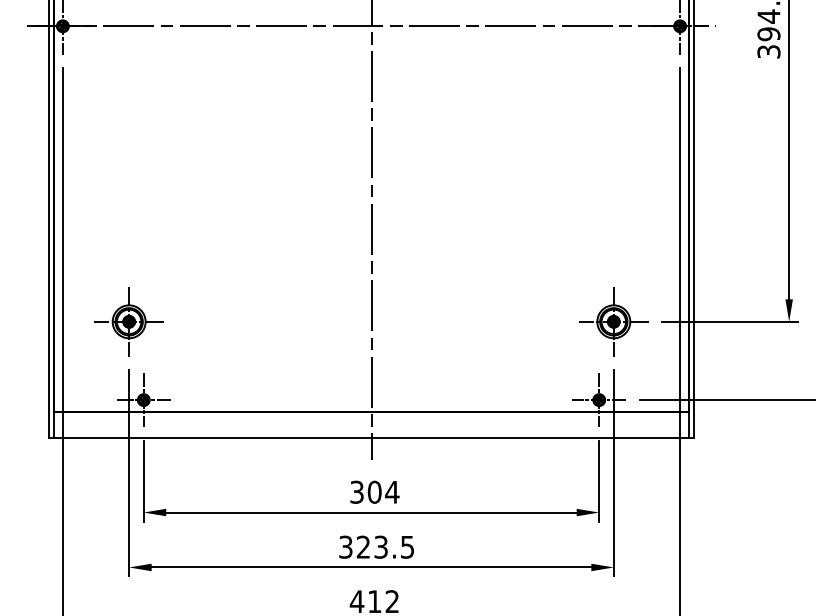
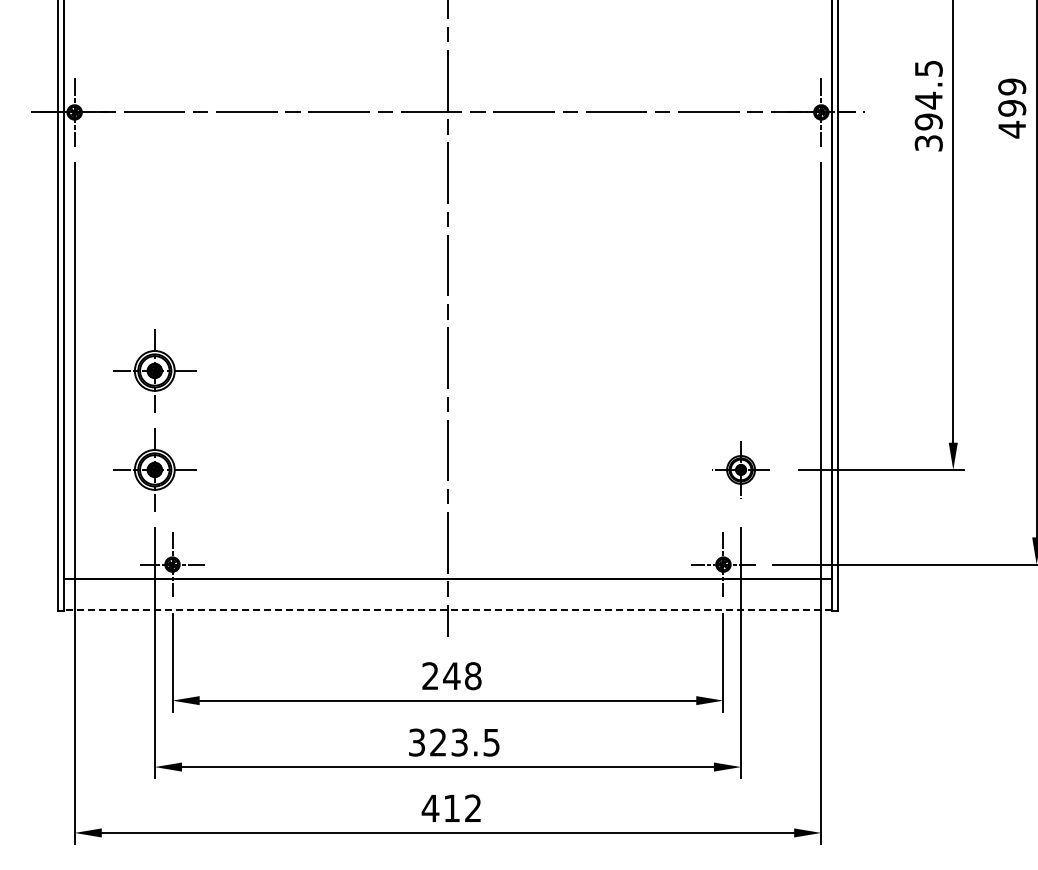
part: (128, 239) -> (154, 370), added
part: (613, 321) -> (740, 469), size x0.7
line: (371, 437) -> (447, 609), solid -> dashed
text: (375, 492) -> (452, 676), 304 -> 248

